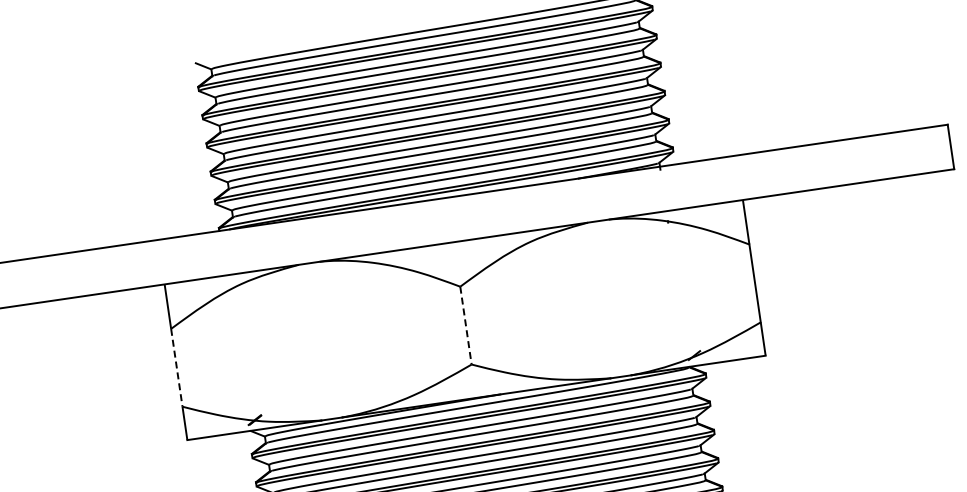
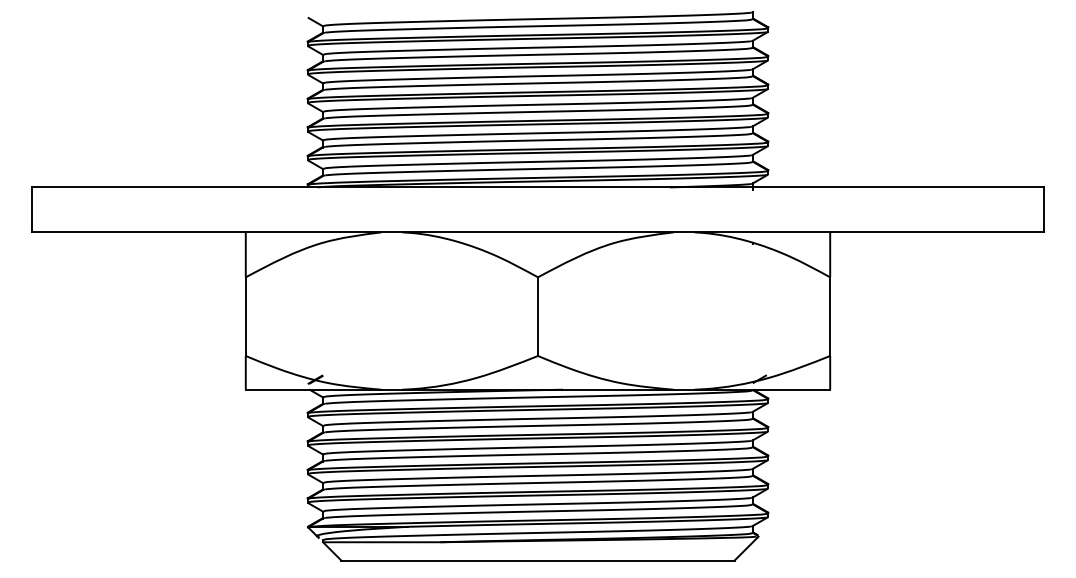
line: (465, 326) -> (537, 317), dashed -> solid
line: (176, 368) -> (245, 317), dashed -> solid

